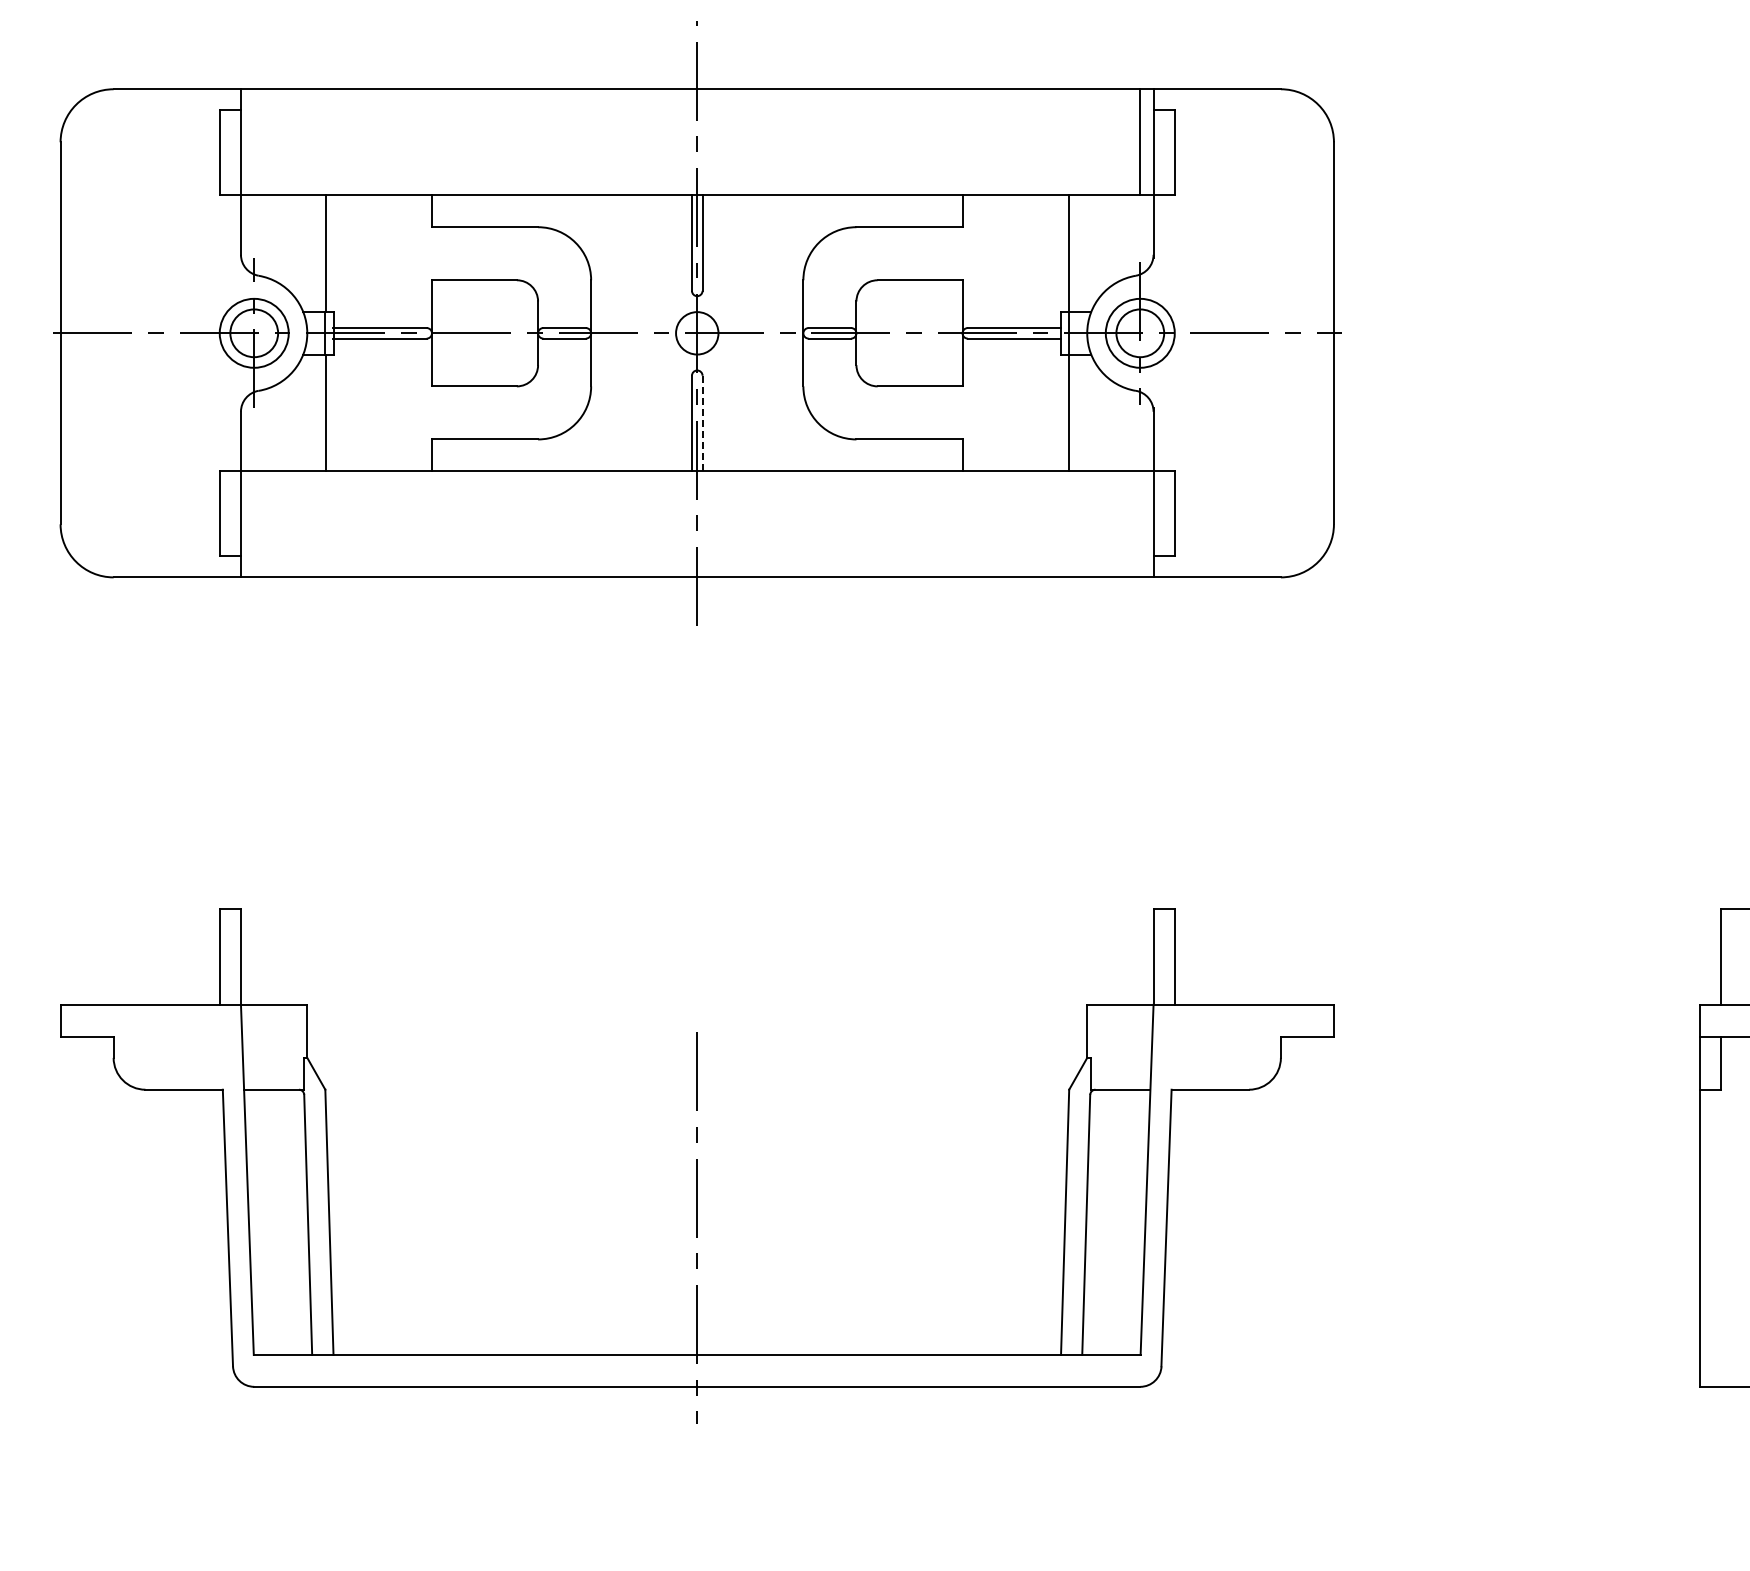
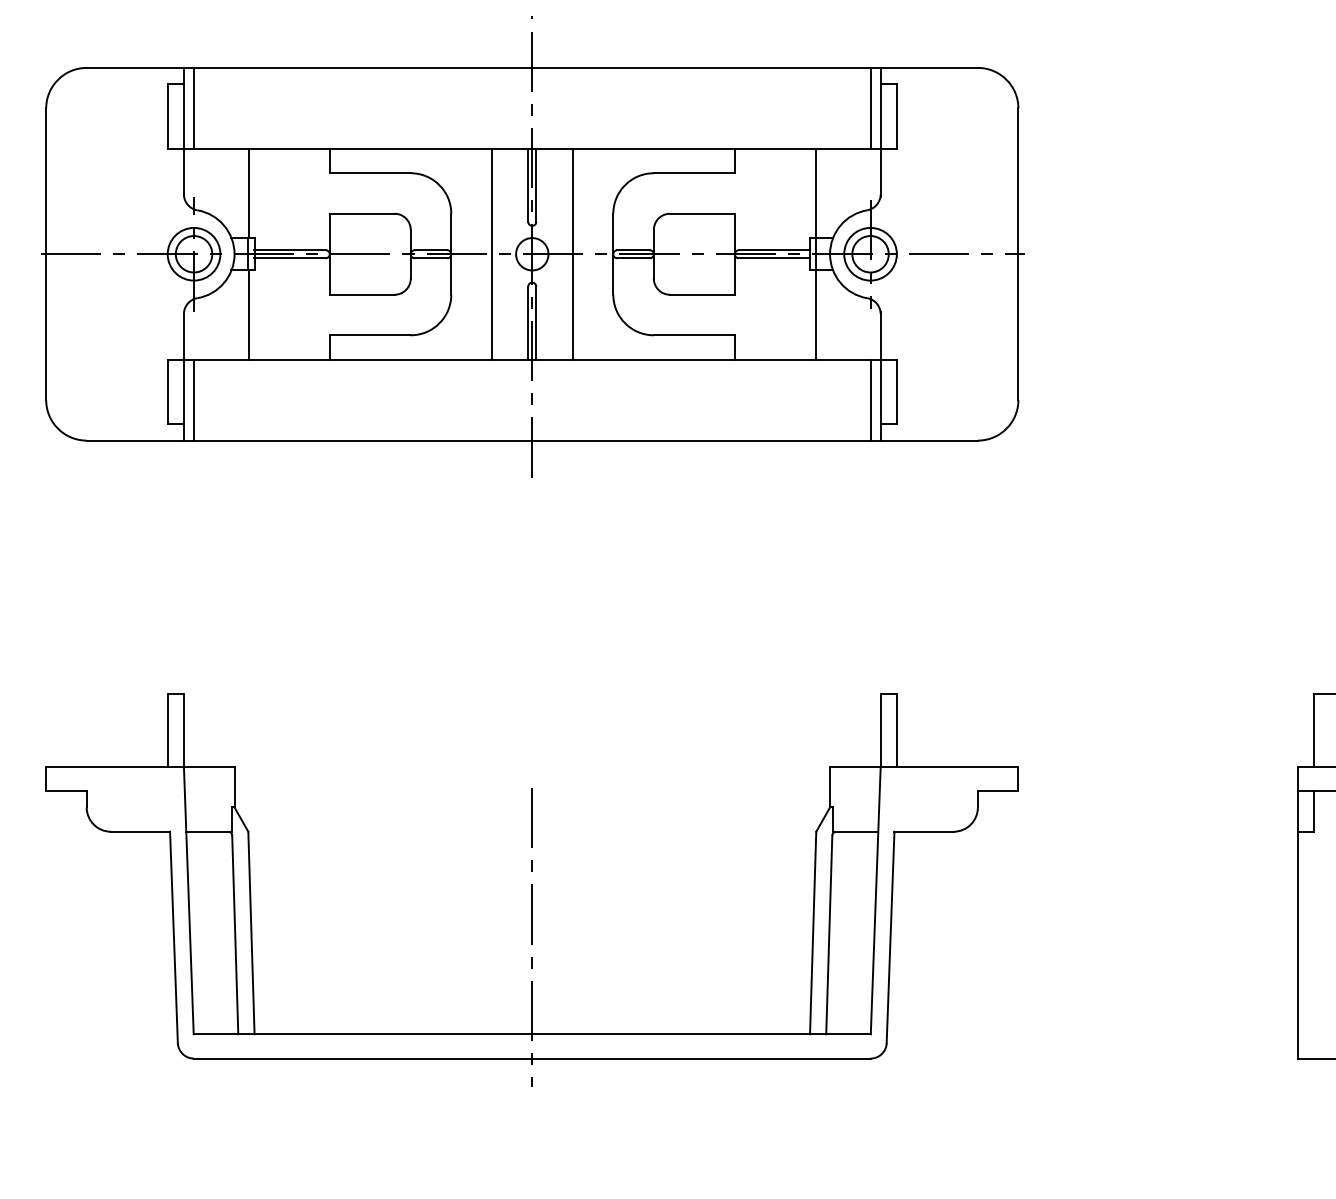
line: (254, 142) -> (194, 108), added
line: (644, 333) -> (492, 254), added
line: (750, 333) -> (572, 254), added
line: (702, 423) -> (536, 323), dashed -> solid
line: (254, 524) -> (194, 400), added
line: (1140, 524) -> (870, 400), added

